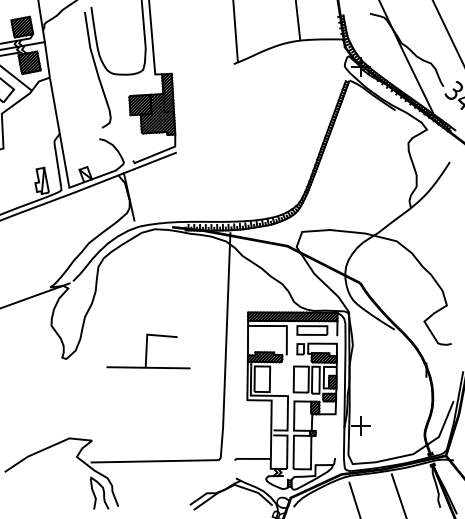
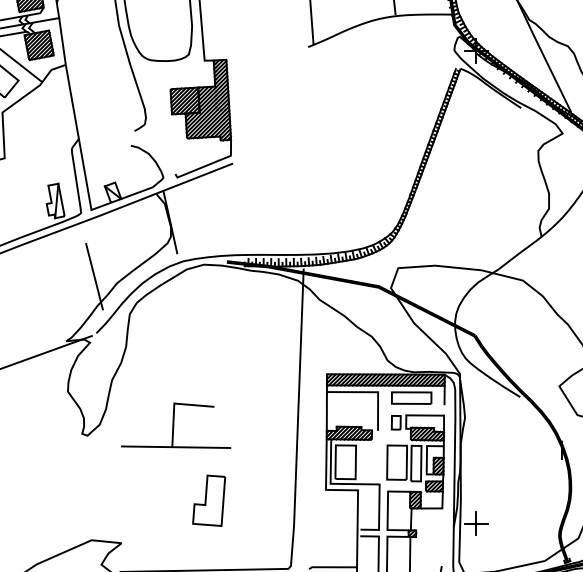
line: (71, 238) -> (94, 276), added
part: (148, 351) -> (175, 425), moved
part: (158, 408) -> (208, 500), added

